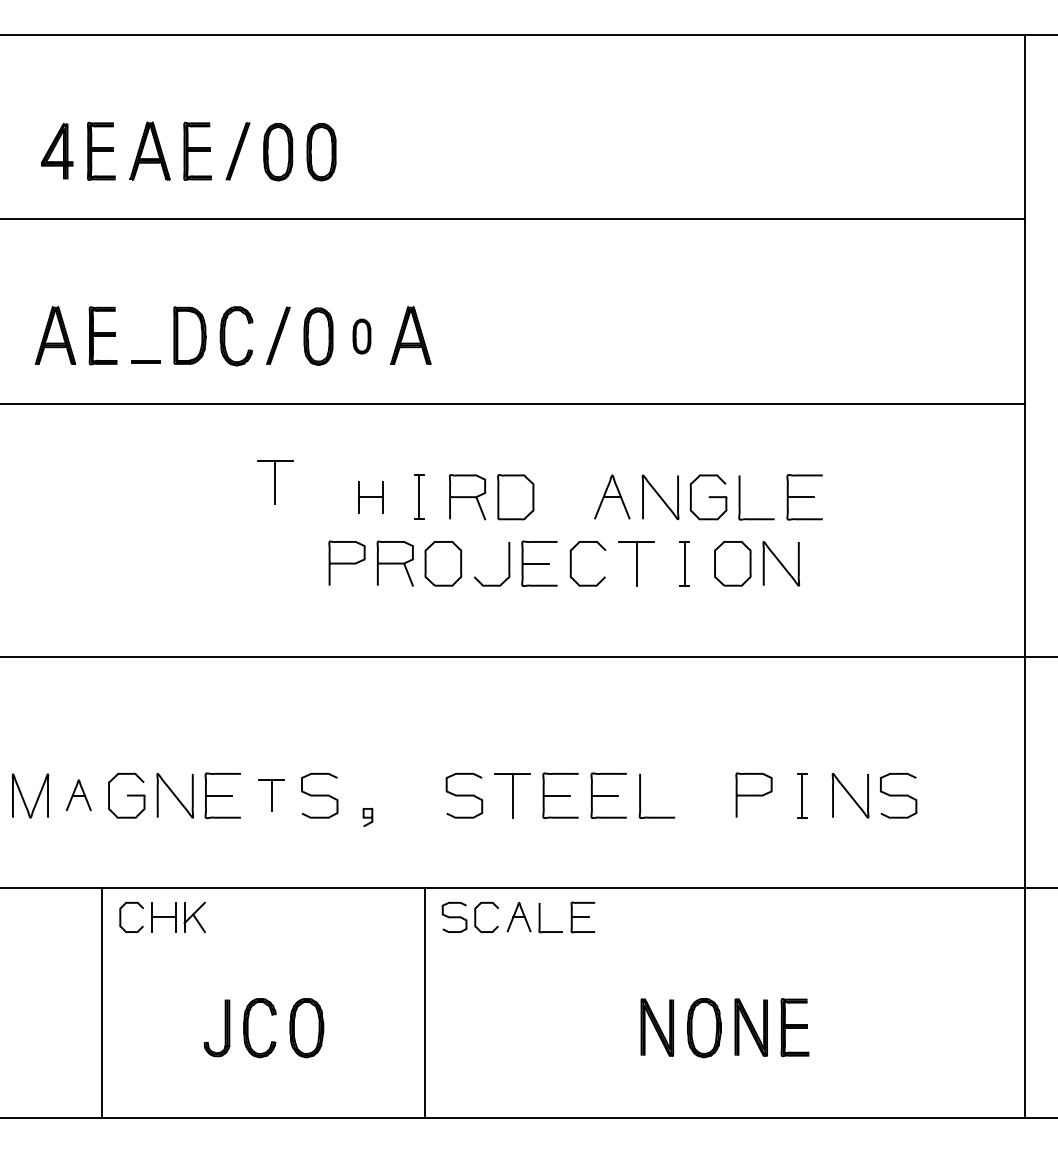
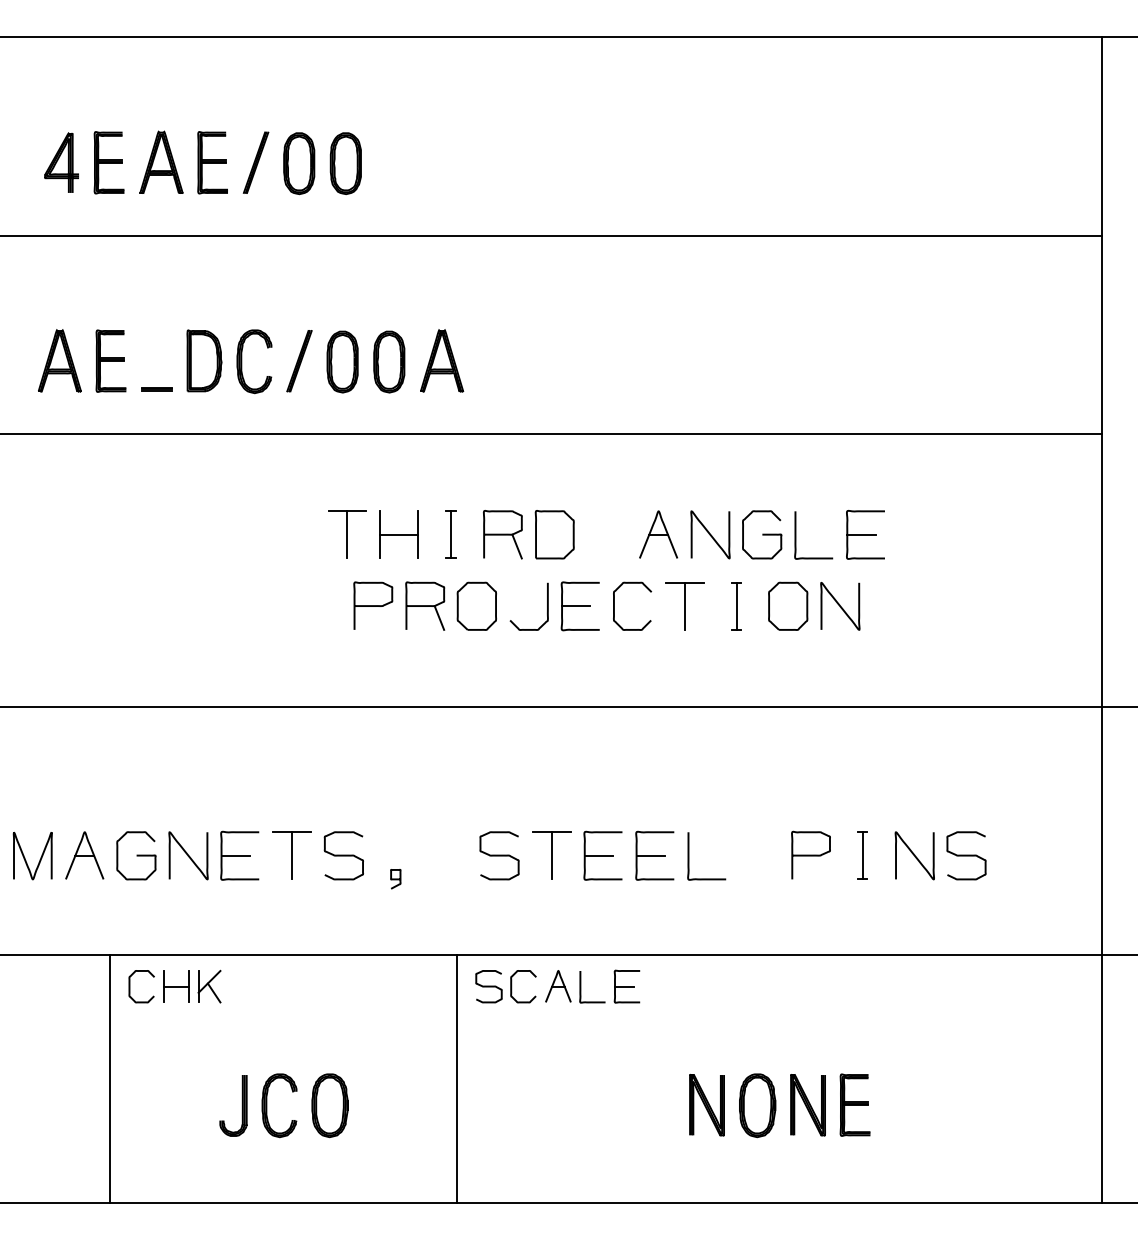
part: (362, 336) -> (389, 361), size x1.67
part: (275, 482) -> (347, 534), moved
part: (370, 497) -> (398, 534), size x1.43
part: (78, 795) -> (84, 855), size x1.43
part: (270, 795) -> (291, 855), size x1.43

